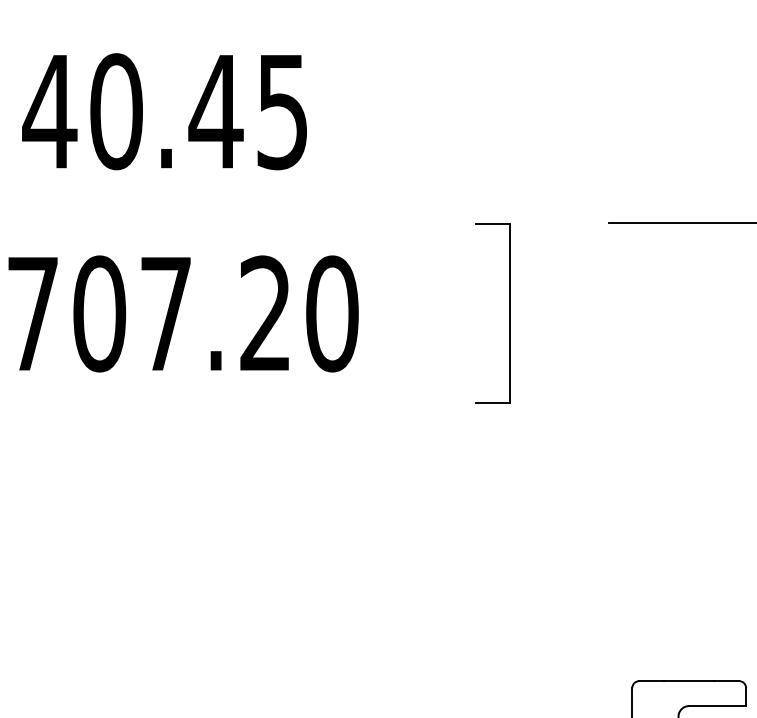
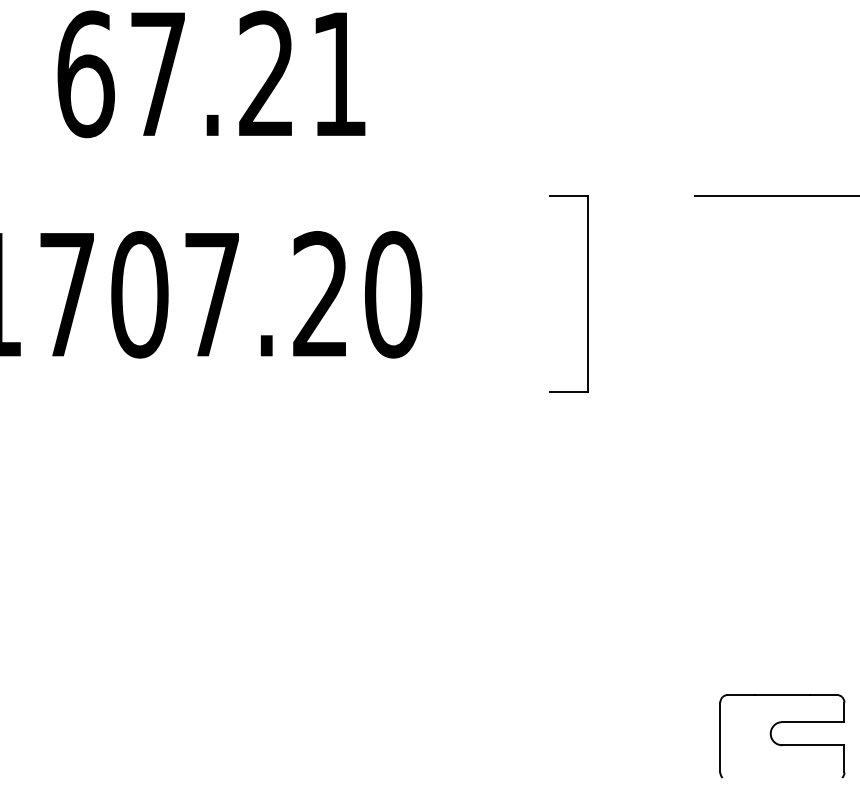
text: (164, 111) -> (210, 74), 40.45 -> 67.21

